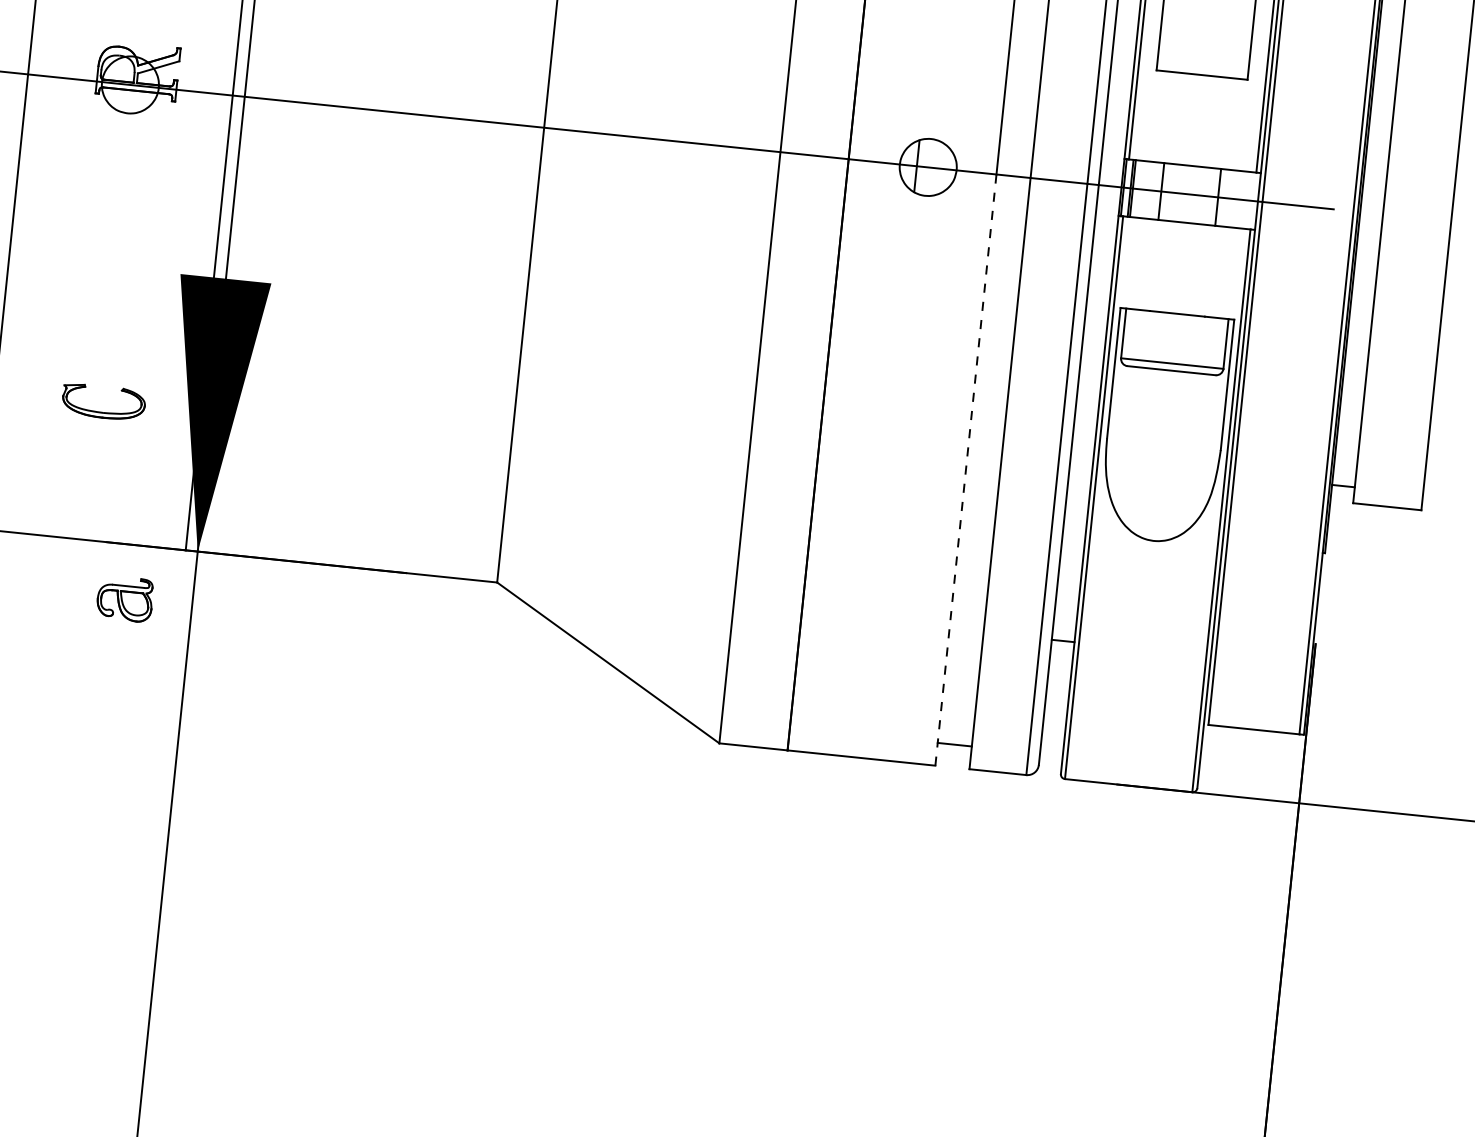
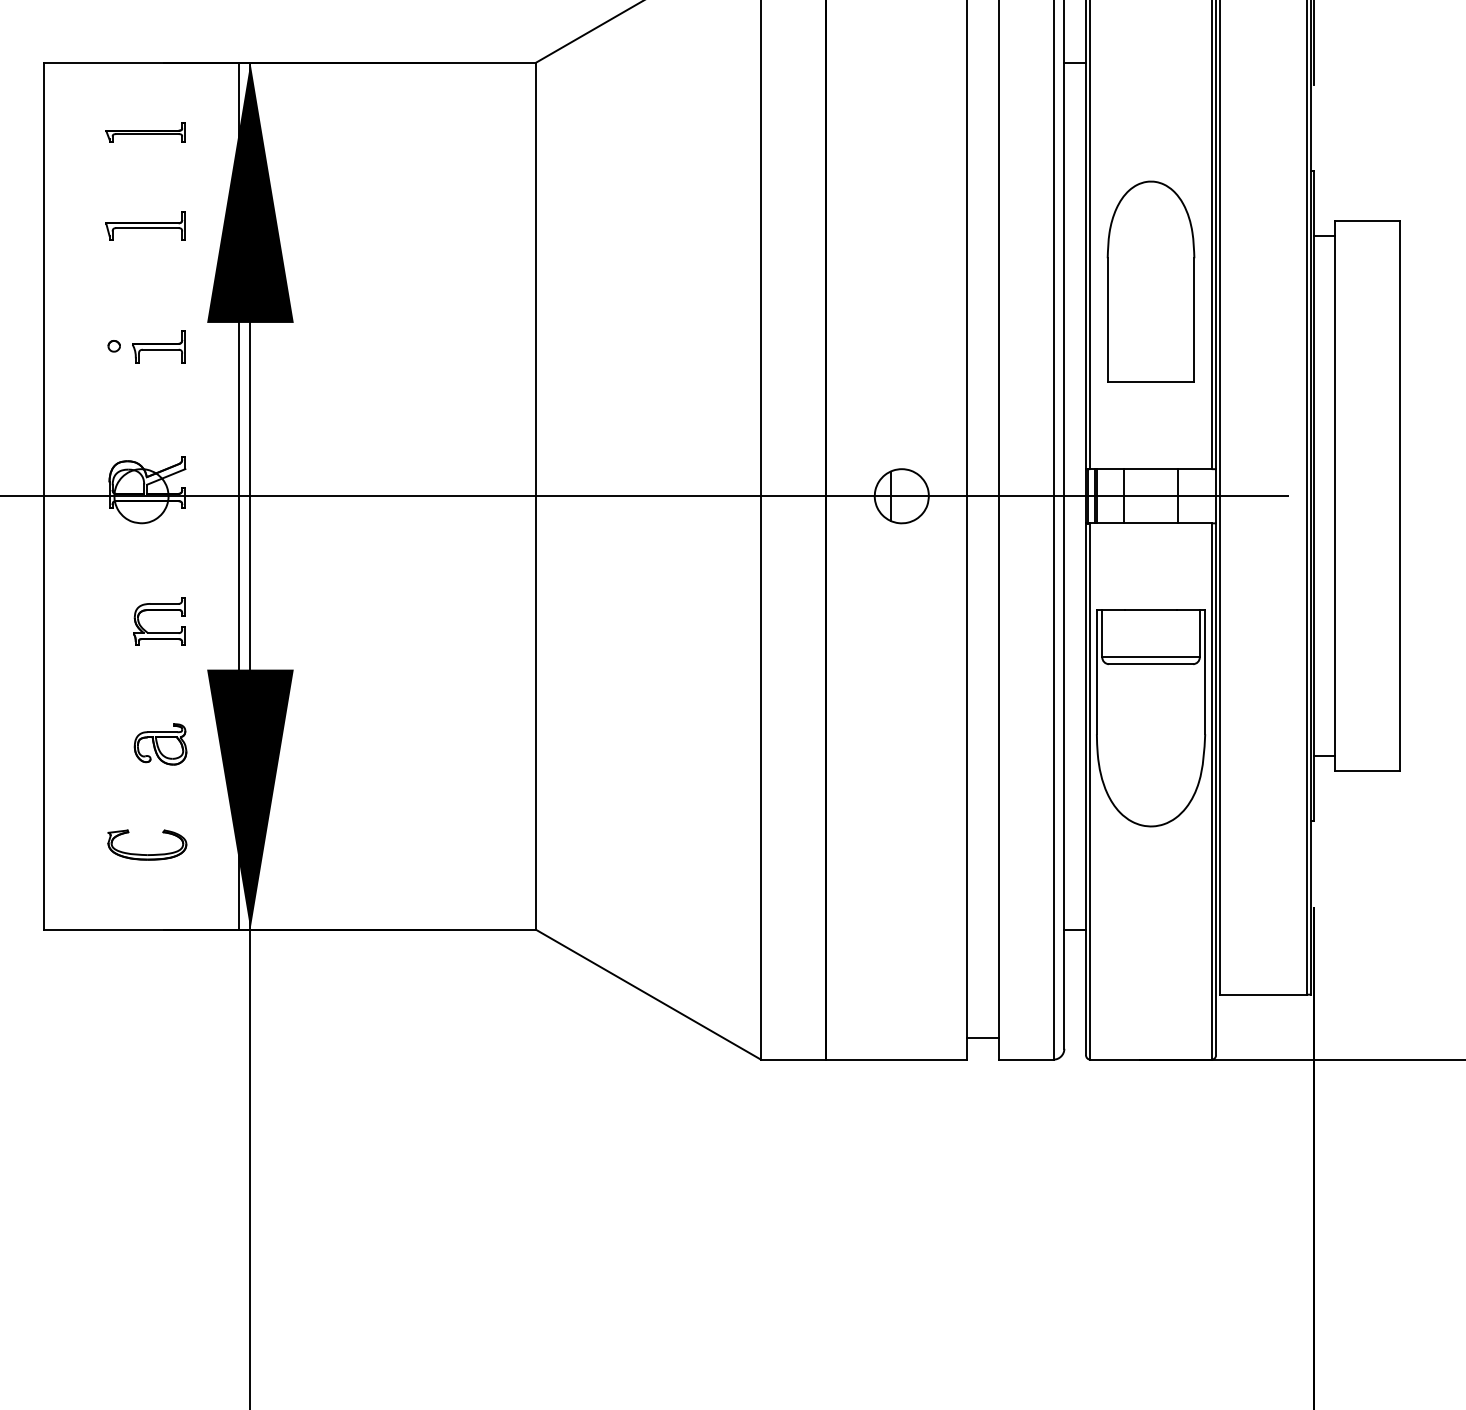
part: (136, 206) -> (159, 610), added
part: (102, 412) -> (147, 854), moved
line: (965, 469) -> (966, 777), dashed -> solid
part: (125, 599) -> (160, 744), moved

